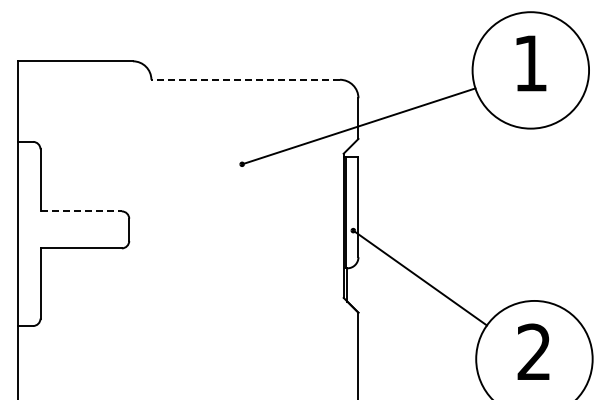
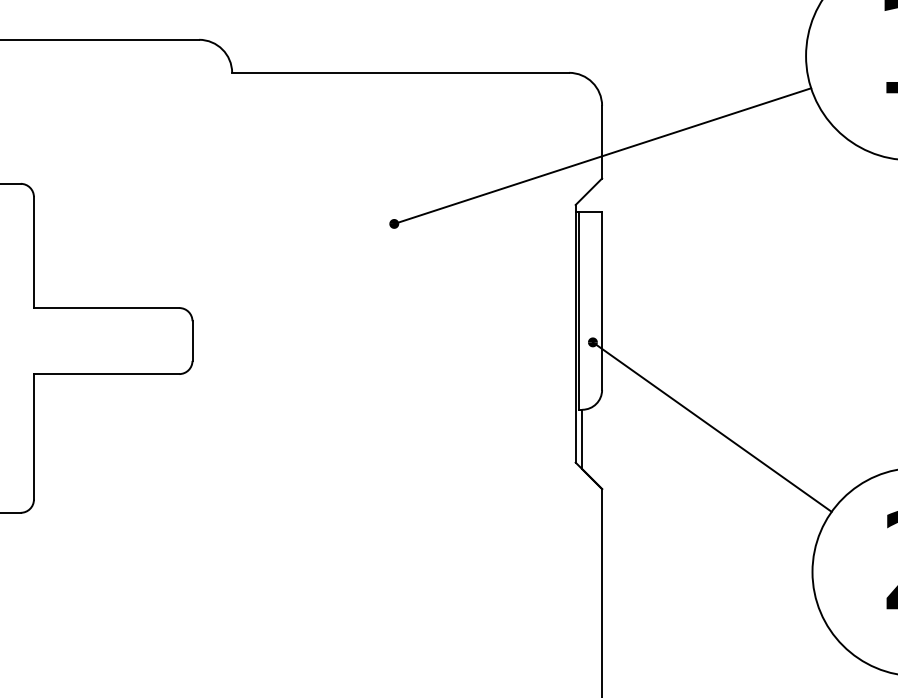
line: (245, 79) -> (400, 72), dashed -> solid
line: (81, 211) -> (107, 308), dashed -> solid

